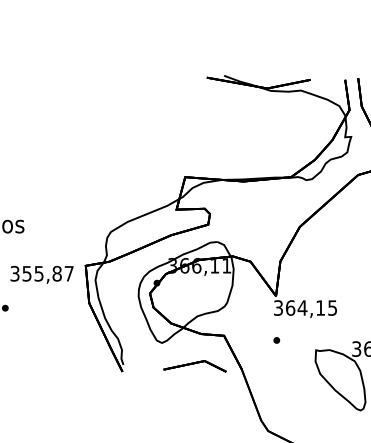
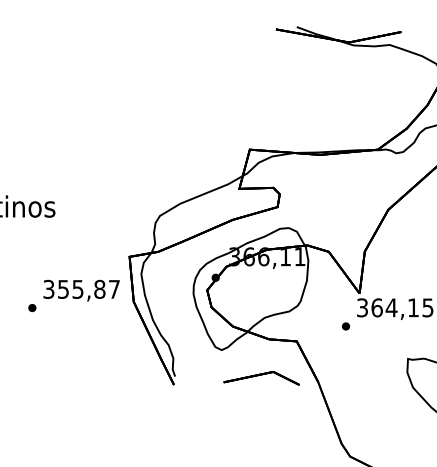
text: (41, 274) -> (80, 290), moved
part: (276, 340) -> (345, 326), moved

